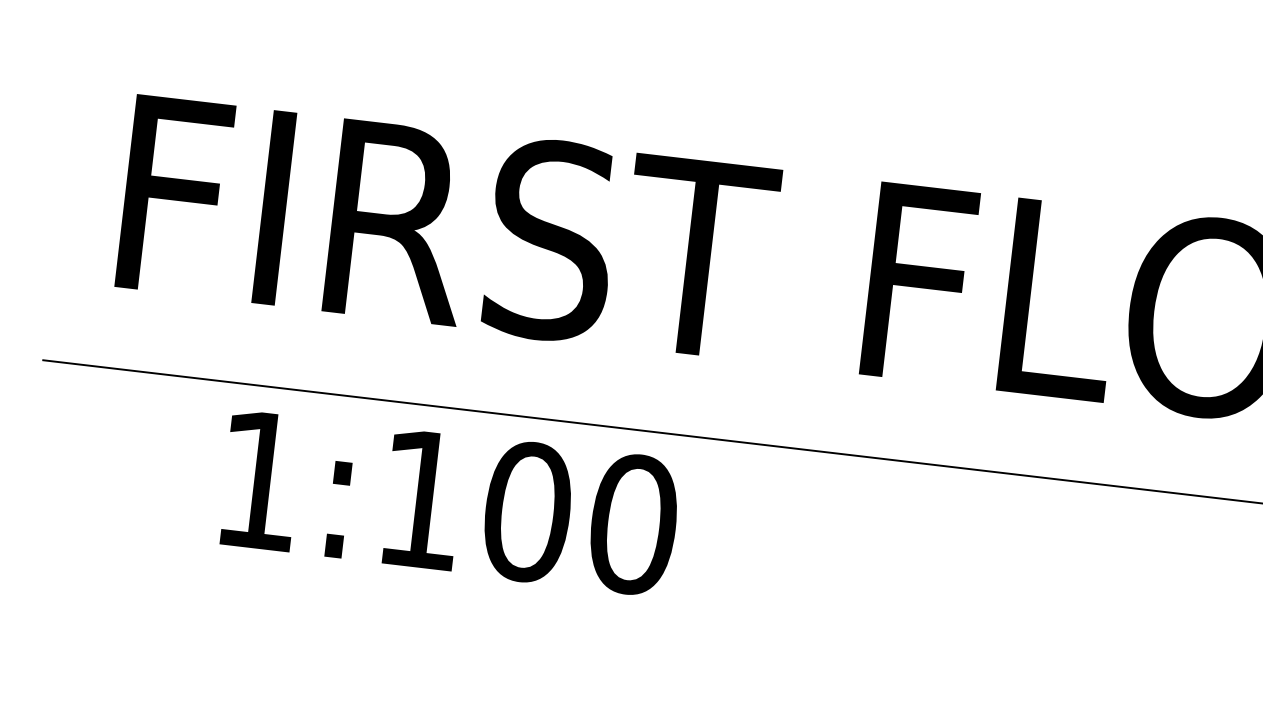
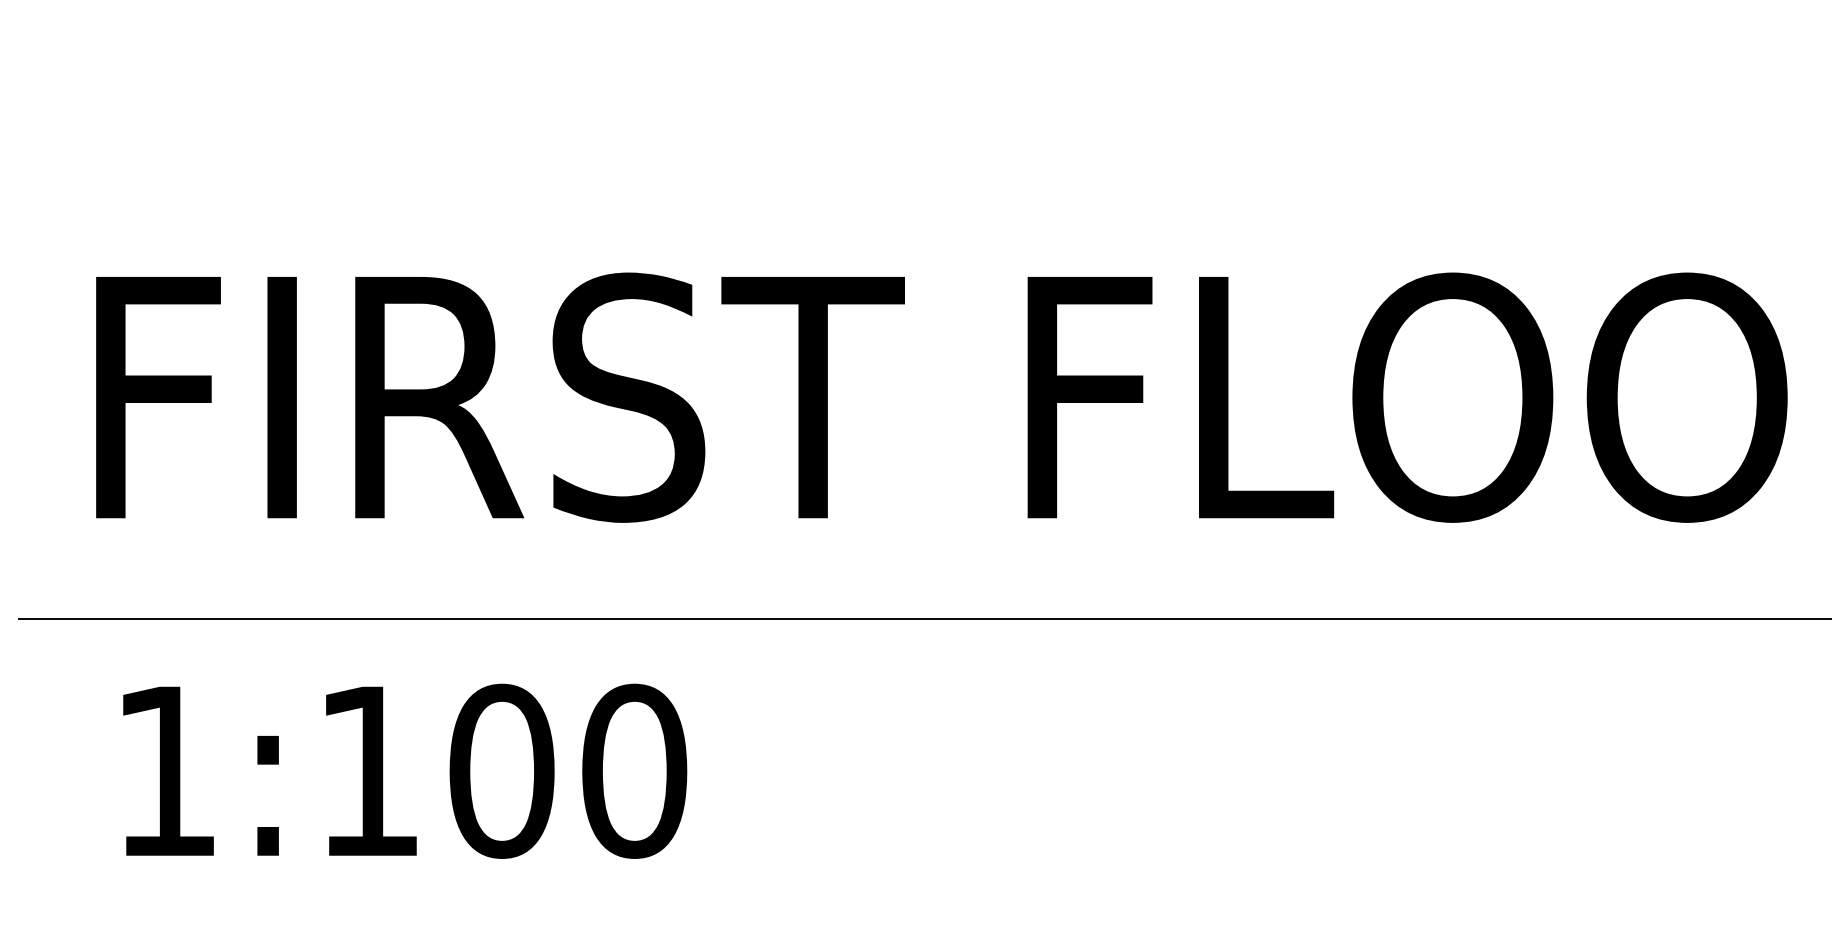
text: (450, 502) -> (405, 770), moved

